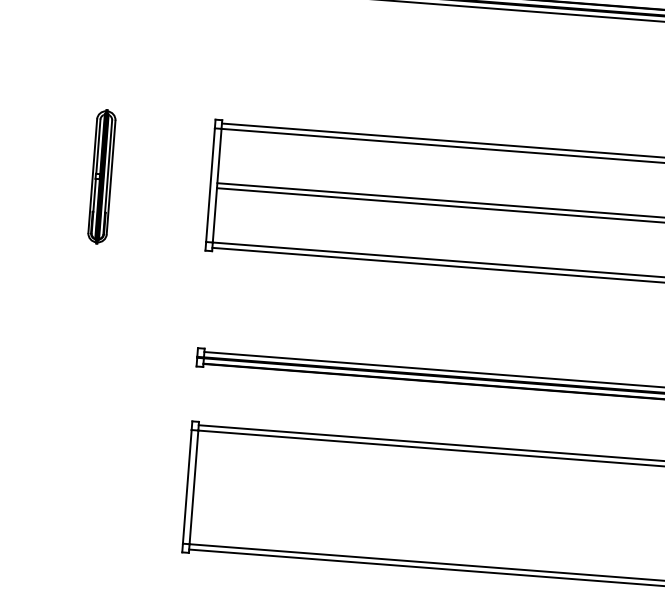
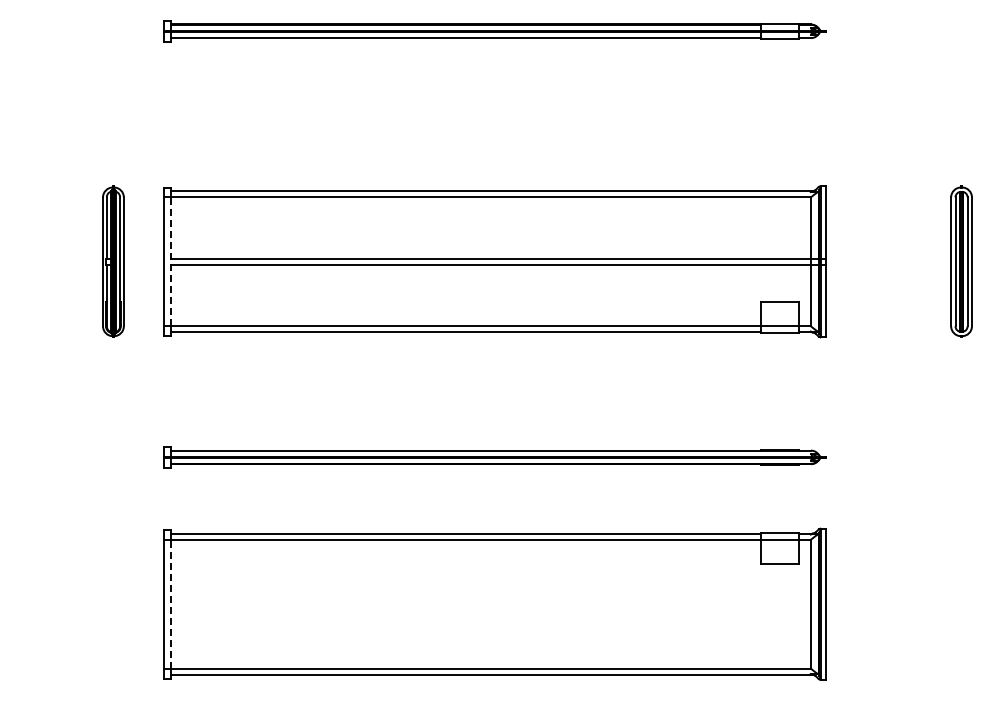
part: (102, 176) -> (113, 261), moved
line: (217, 185) -> (171, 261), solid -> dashed
line: (194, 486) -> (171, 603), solid -> dashed

